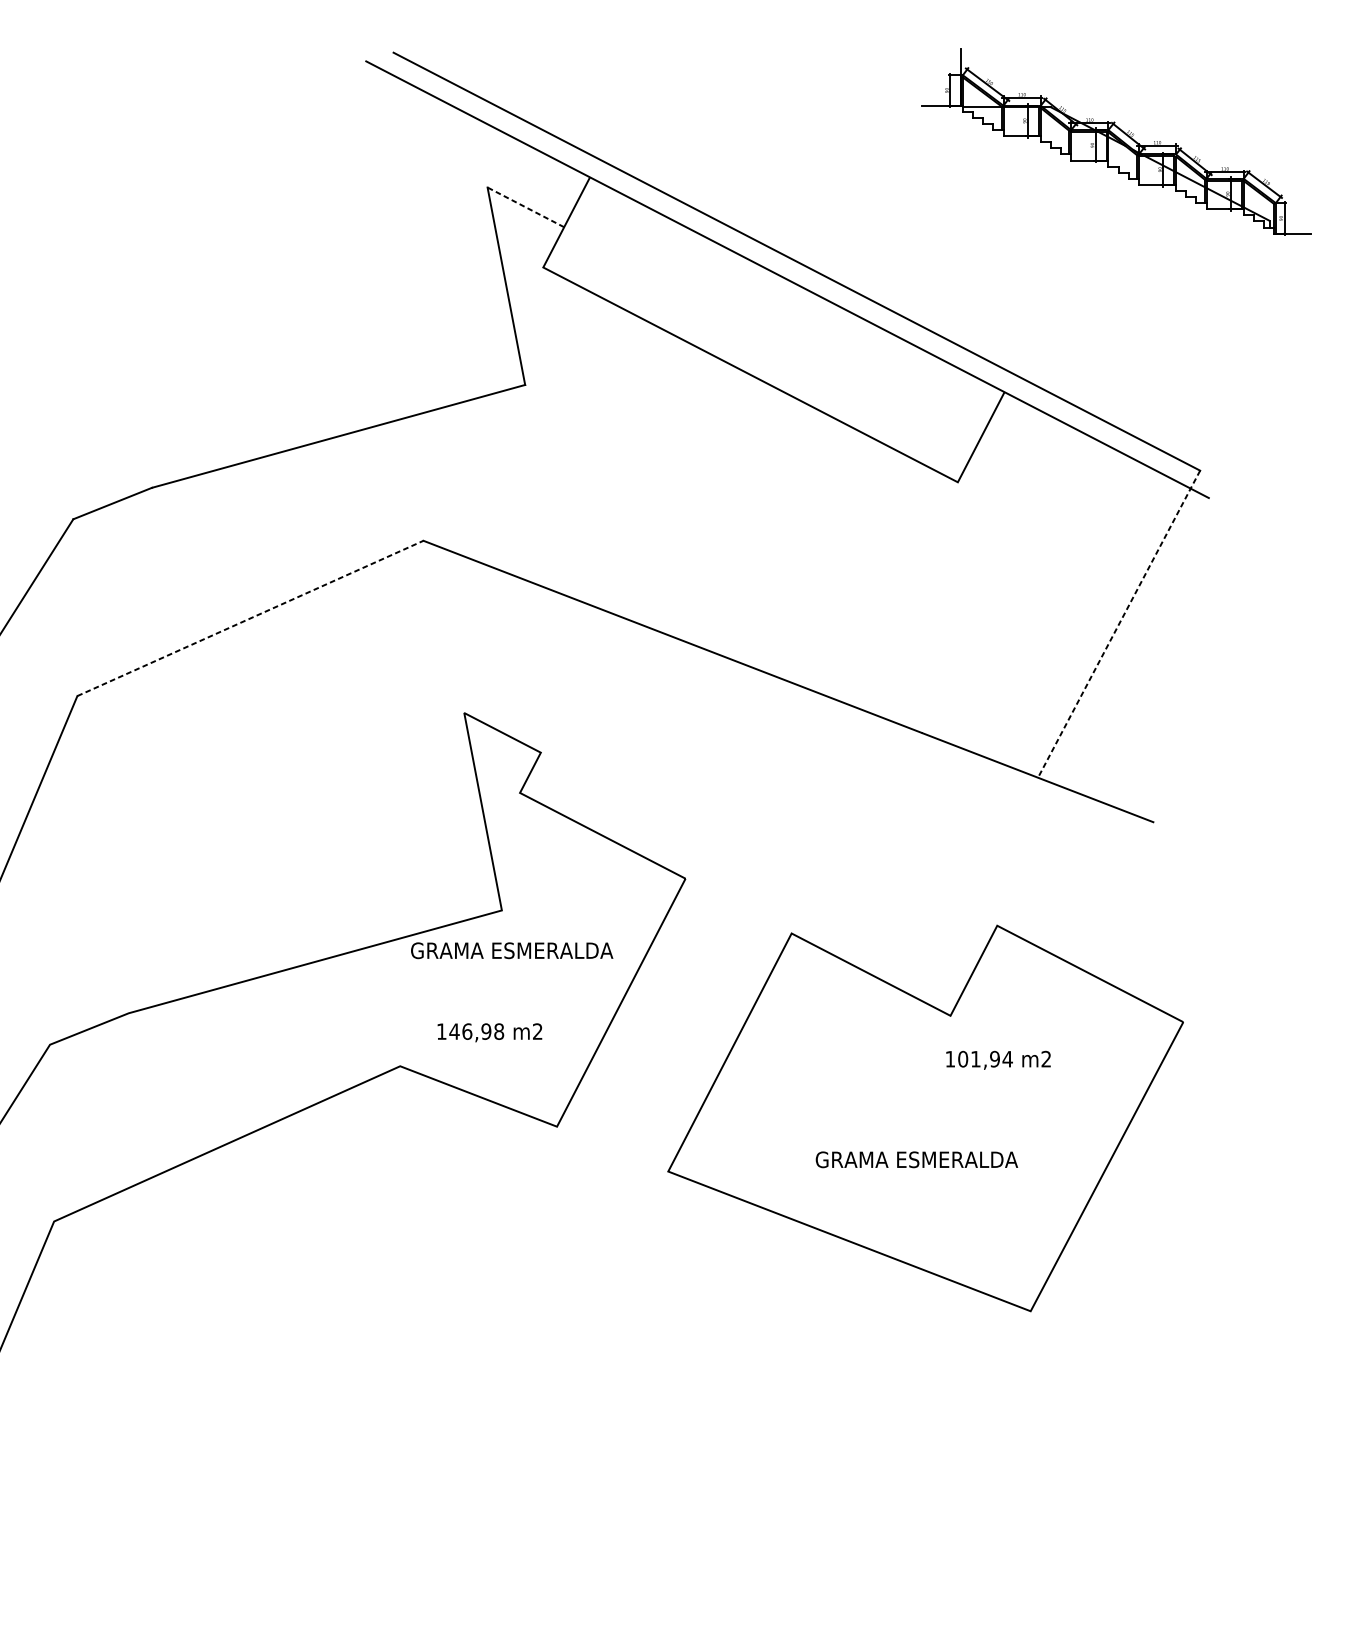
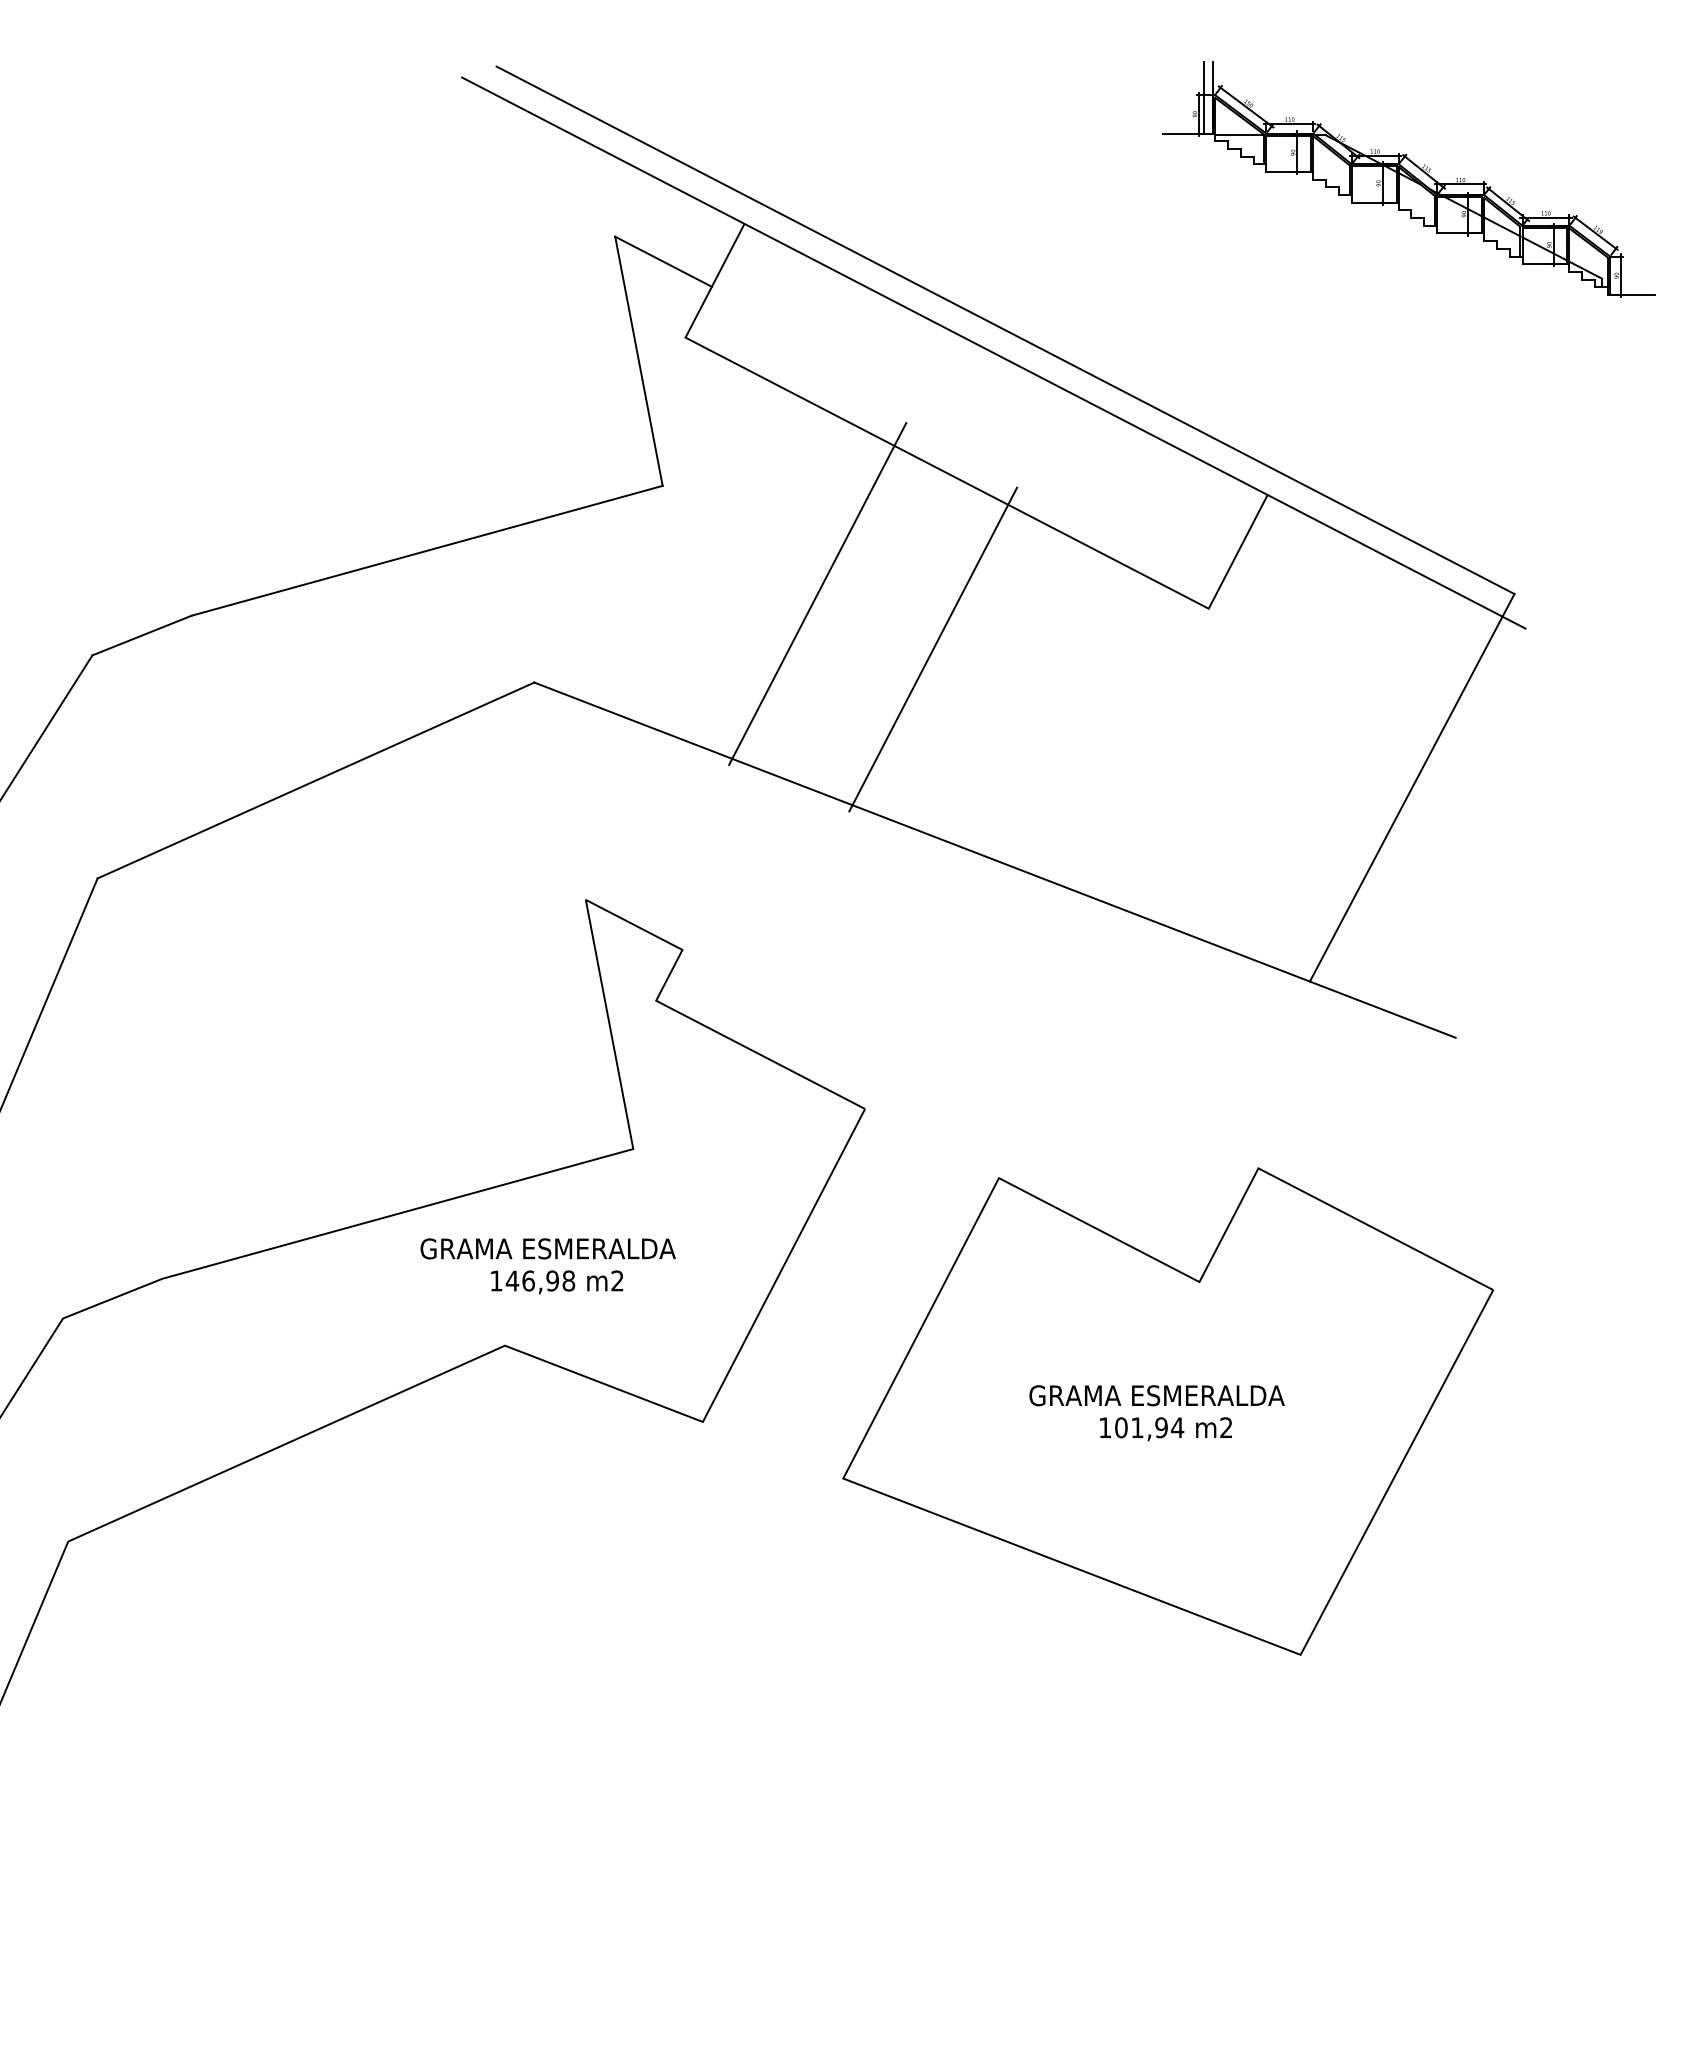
line: (954, 77) -> (1204, 97), added
line: (525, 207) -> (663, 261), dashed -> solid
line: (647, 471) -> (817, 594), added
line: (739, 514) -> (933, 649), added
line: (250, 618) -> (316, 780), dashed -> solid
line: (1118, 624) -> (1411, 788), dashed -> solid
text: (511, 950) -> (547, 1248), moved
text: (490, 1032) -> (557, 1282), moved
text: (998, 1060) -> (1165, 1429), moved
text: (916, 1159) -> (1156, 1395), moved

